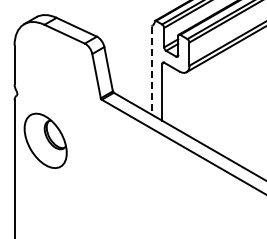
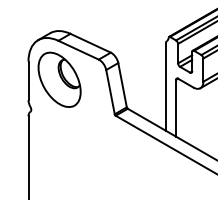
line: (152, 71) -> (166, 87), dashed -> solid
part: (45, 140) -> (59, 79), moved

